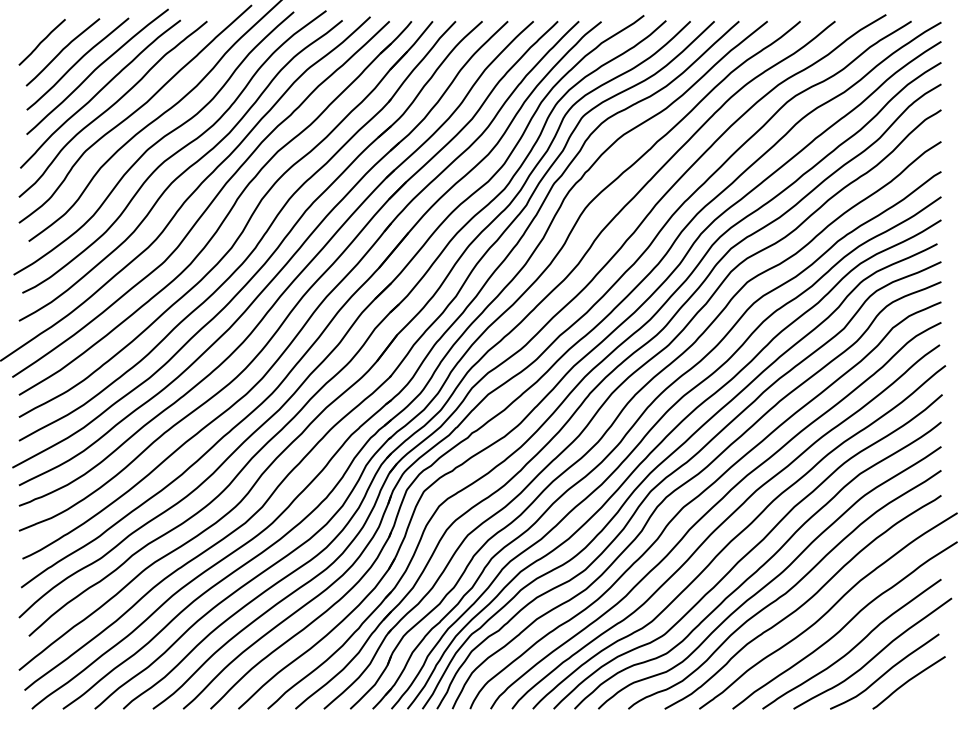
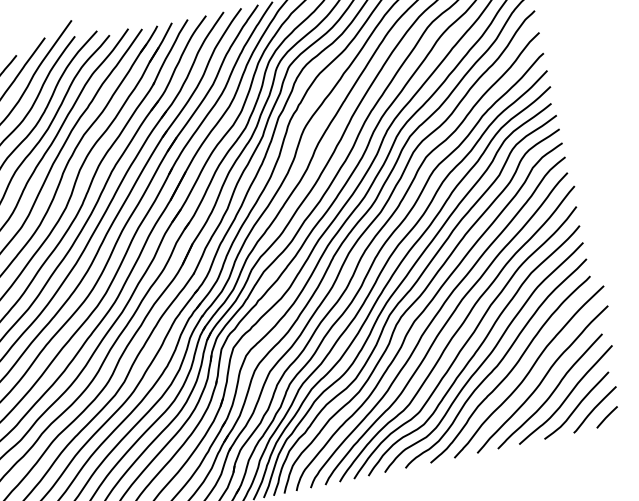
line: (923, 696) -> (606, 417), added

